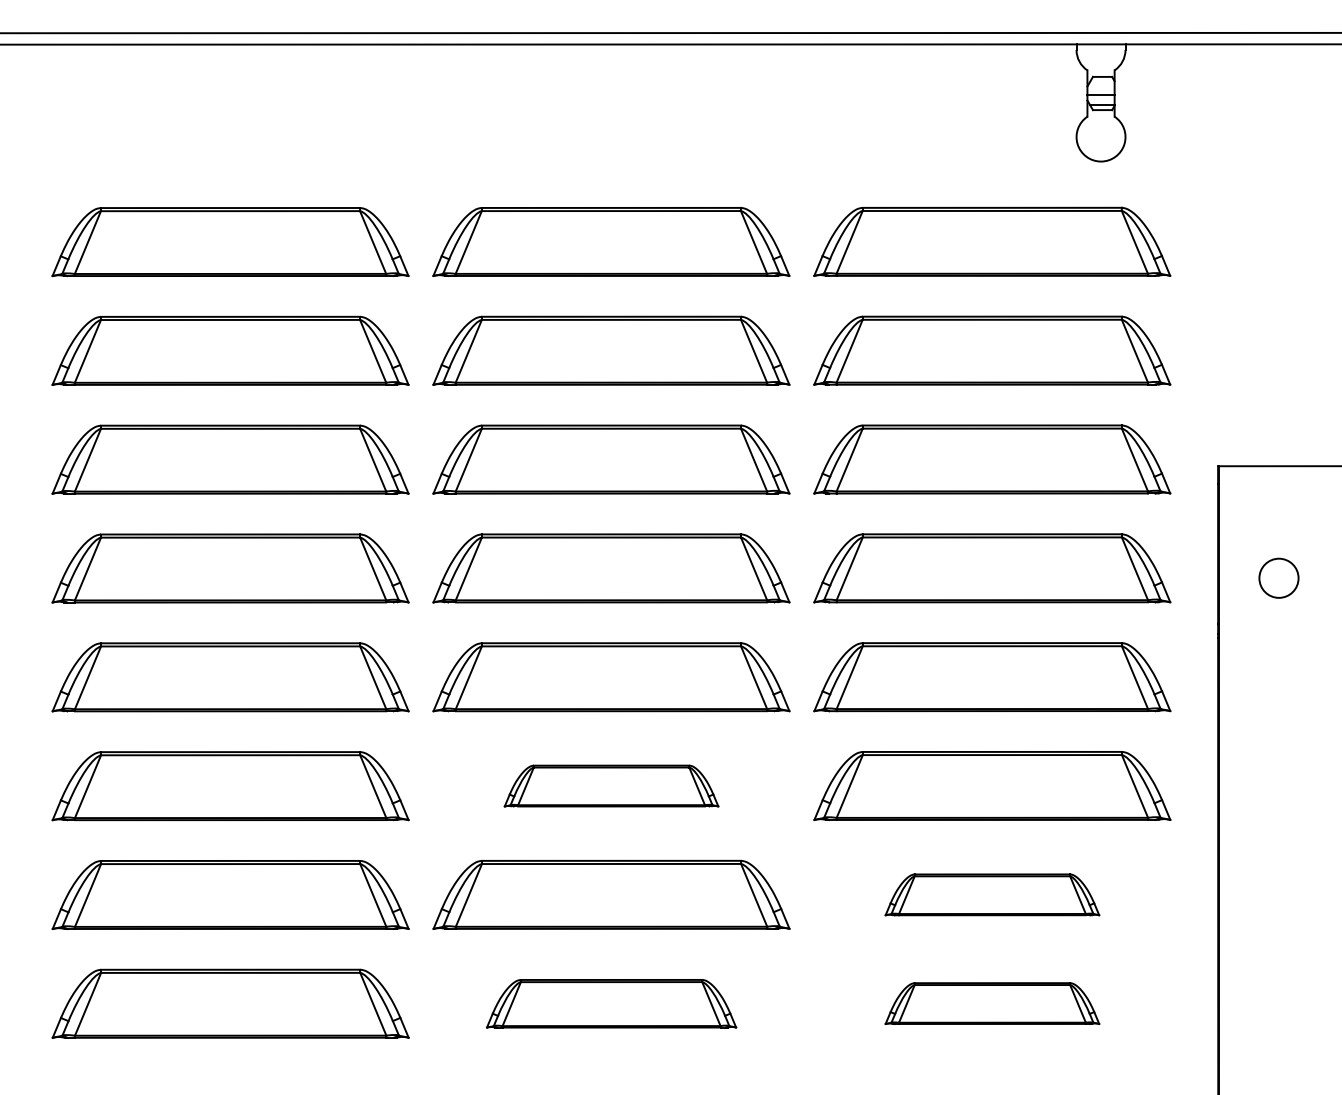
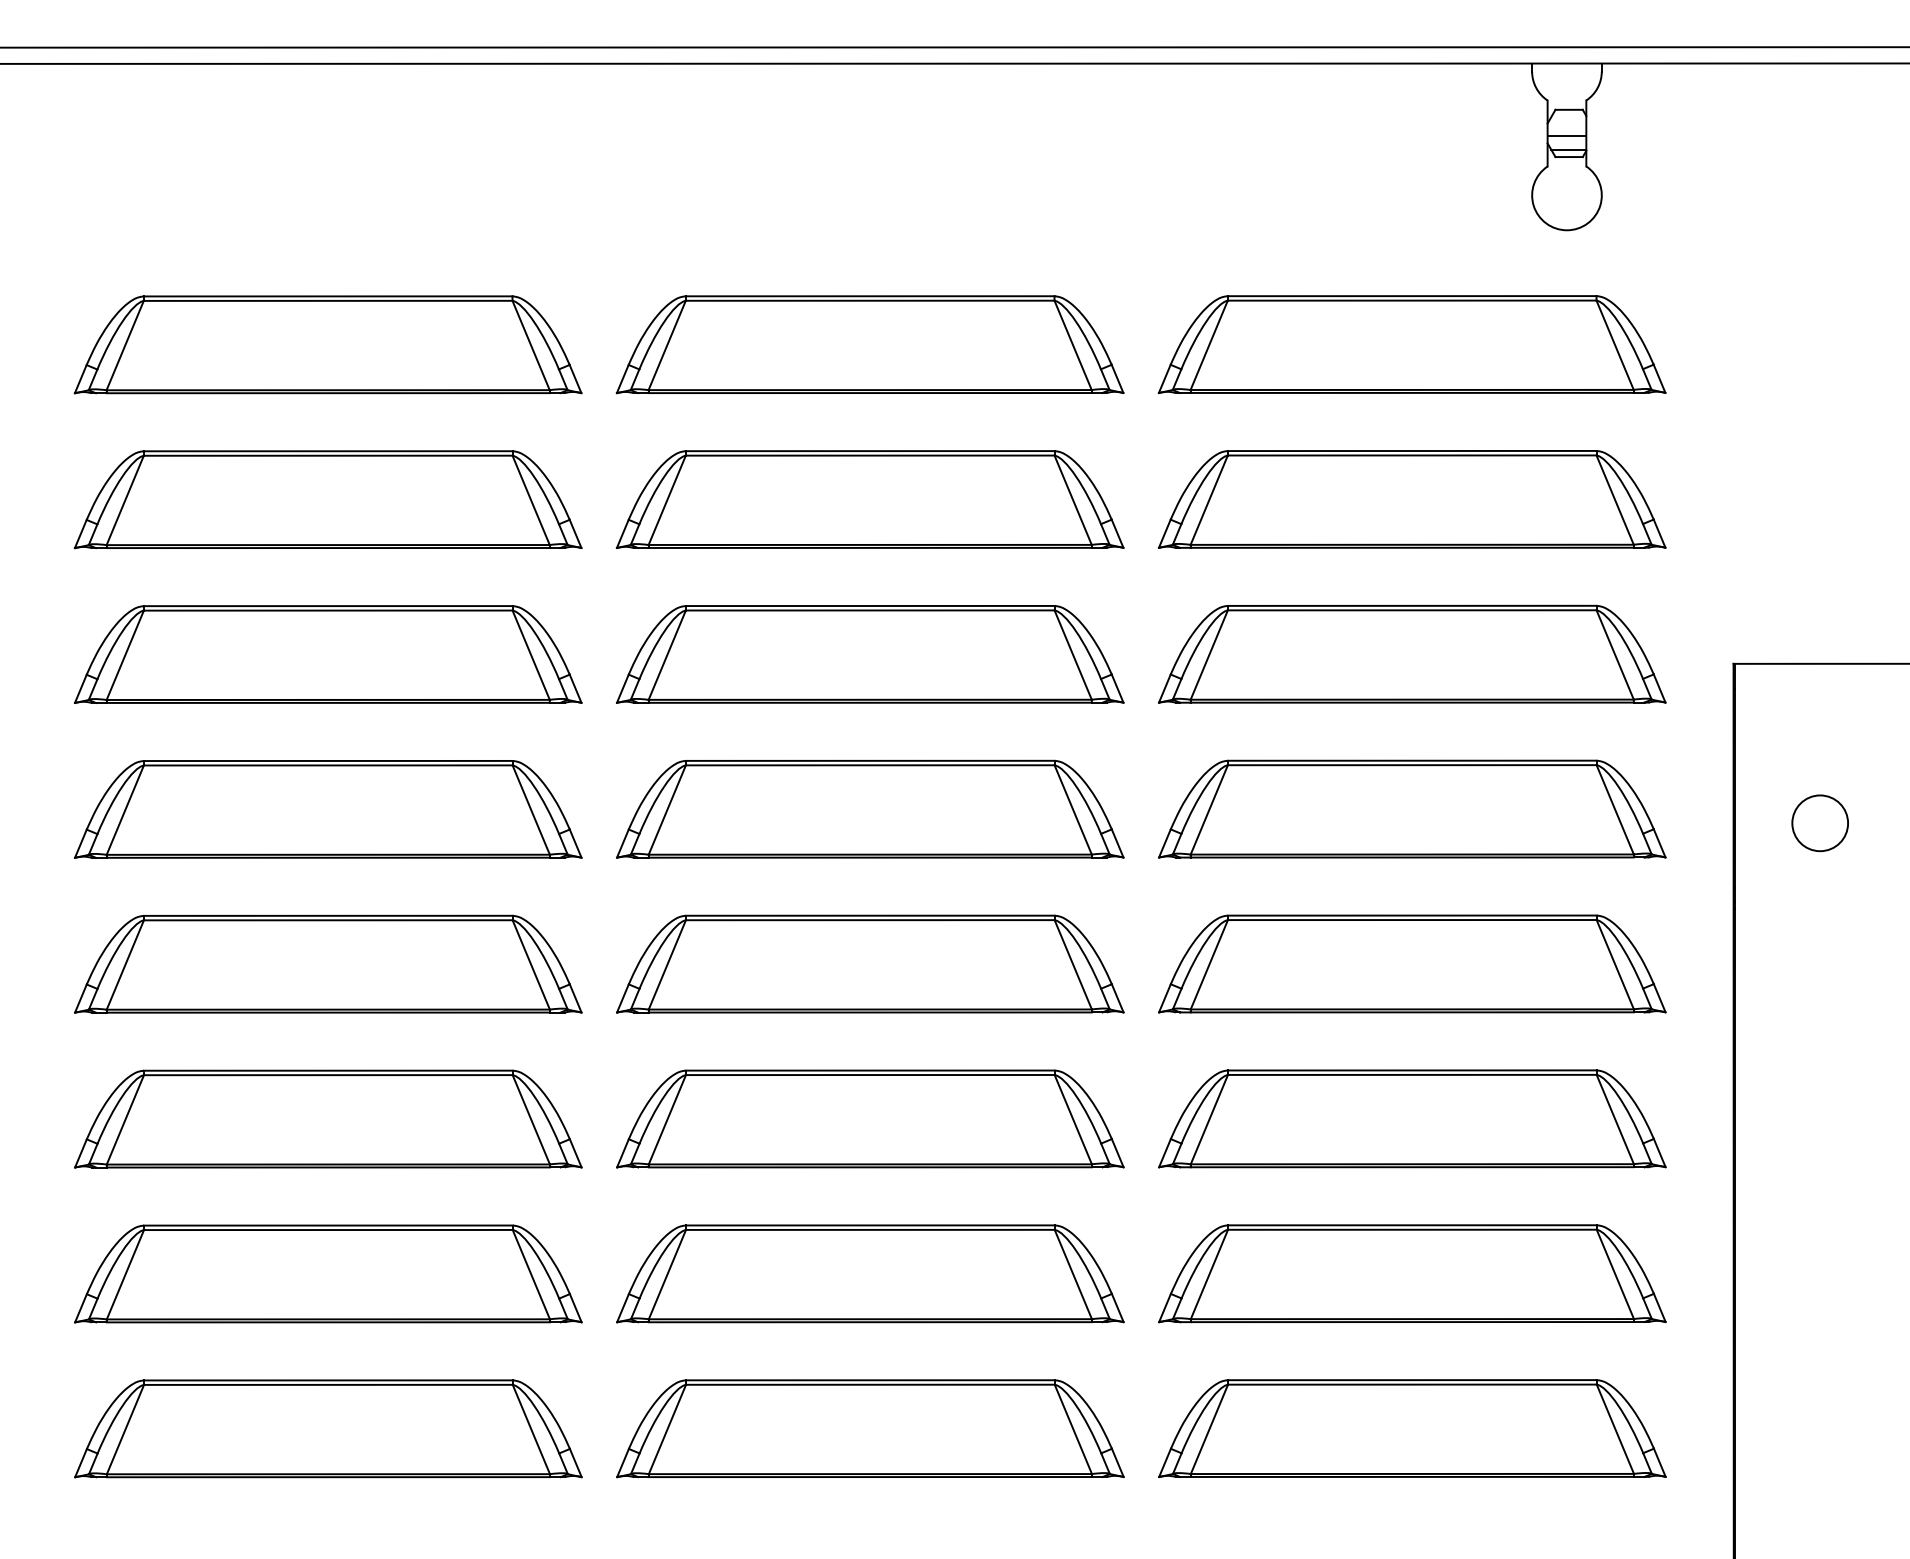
part: (611, 785) -> (870, 1118), size x1.67
part: (992, 894) -> (1412, 1273), size x1.67
part: (611, 1003) -> (870, 1428), size x1.43
part: (992, 1003) -> (1412, 1428), size x1.67

